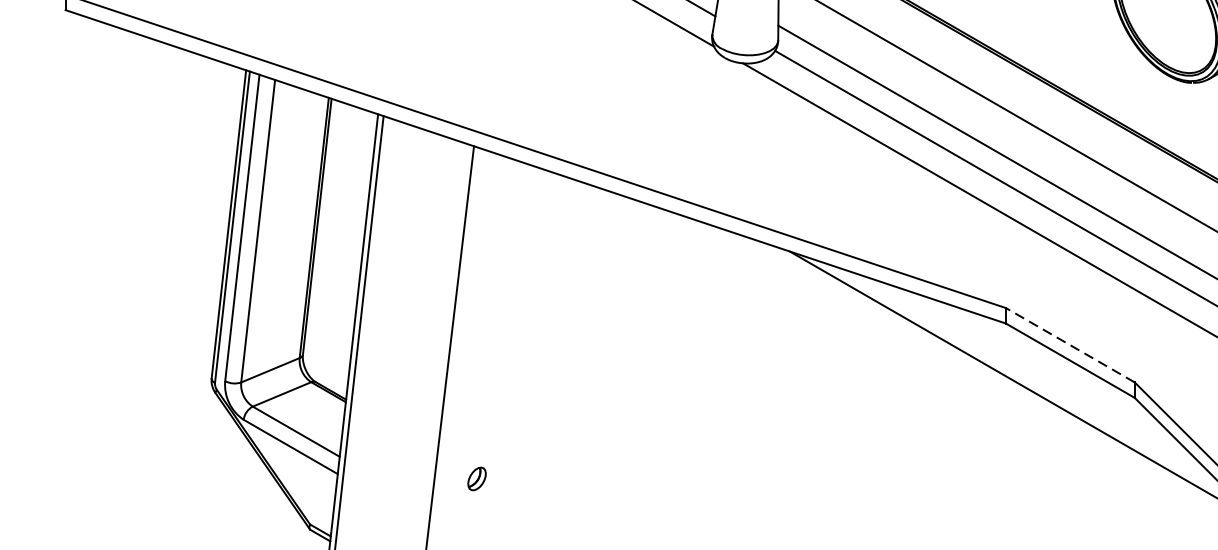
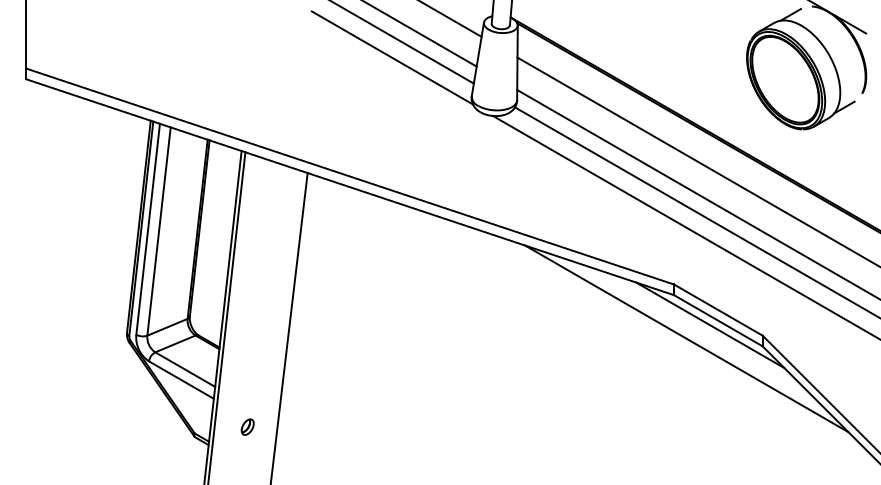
line: (1069, 344) -> (717, 309), dashed -> solid
line: (1059, 367) -> (710, 325), added
part: (476, 478) -> (247, 426), moved

